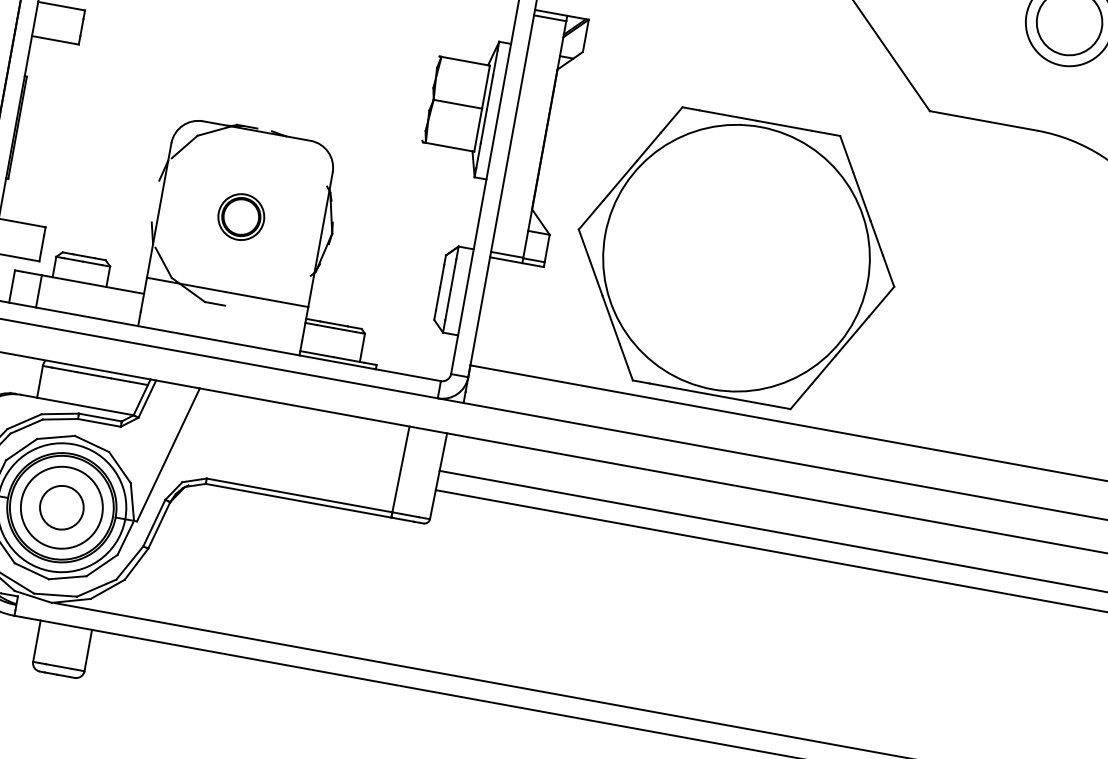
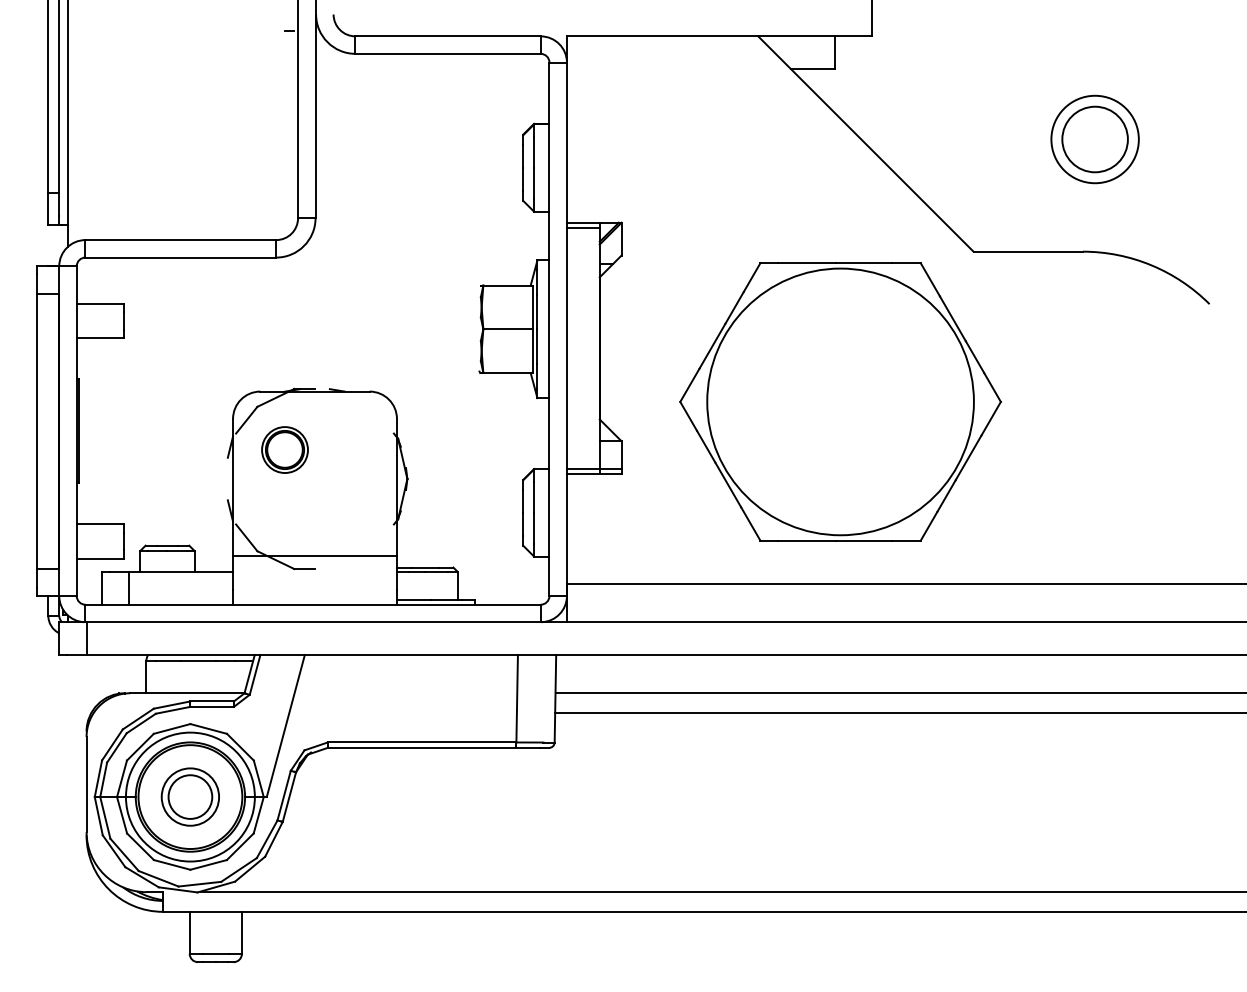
part: (240, 216) -> (284, 449), moved
part: (736, 257) -> (840, 401), moved
circle: (61, 508) -> (190, 797), size x0.7

